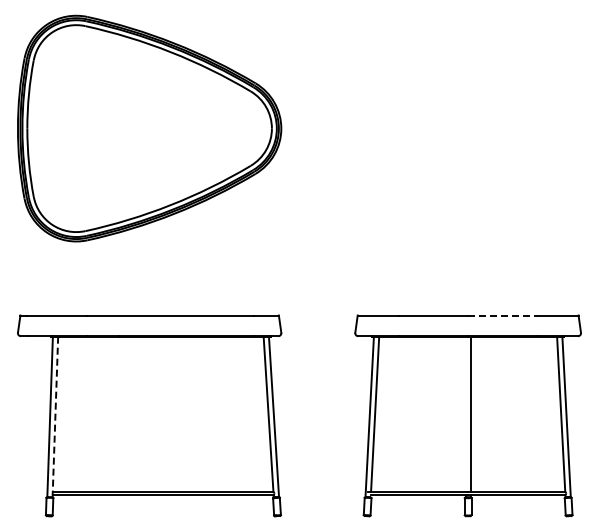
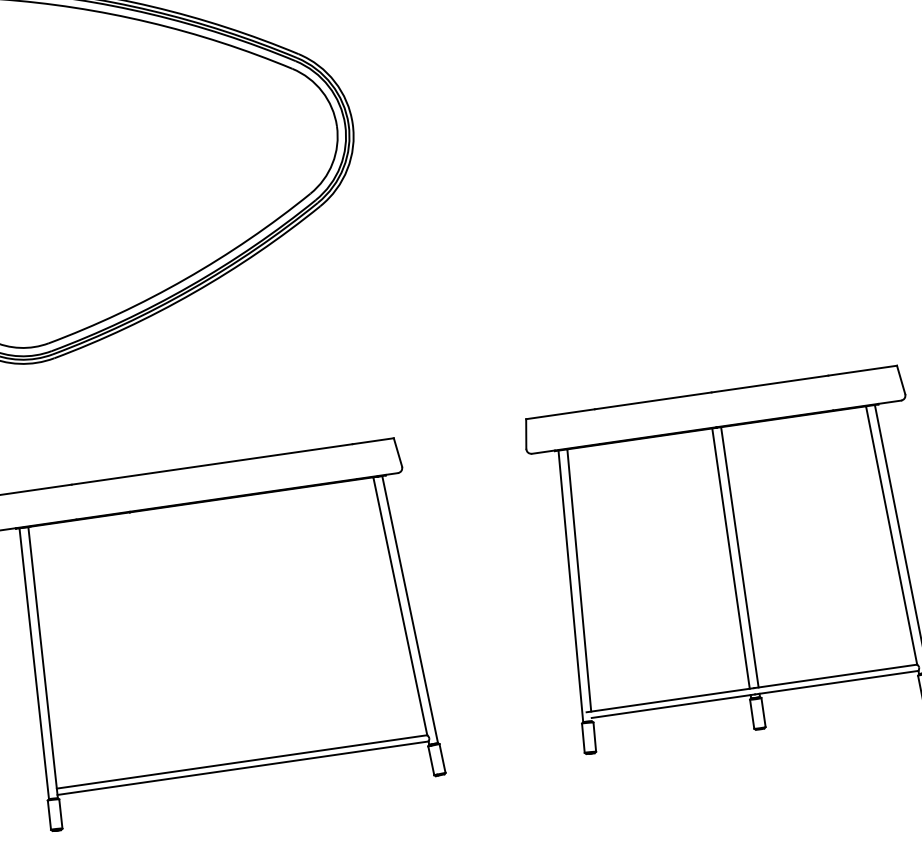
line: (502, 315) -> (769, 384), dashed -> solid
line: (465, 413) -> (730, 557), added
line: (55, 417) -> (43, 663), dashed -> solid

